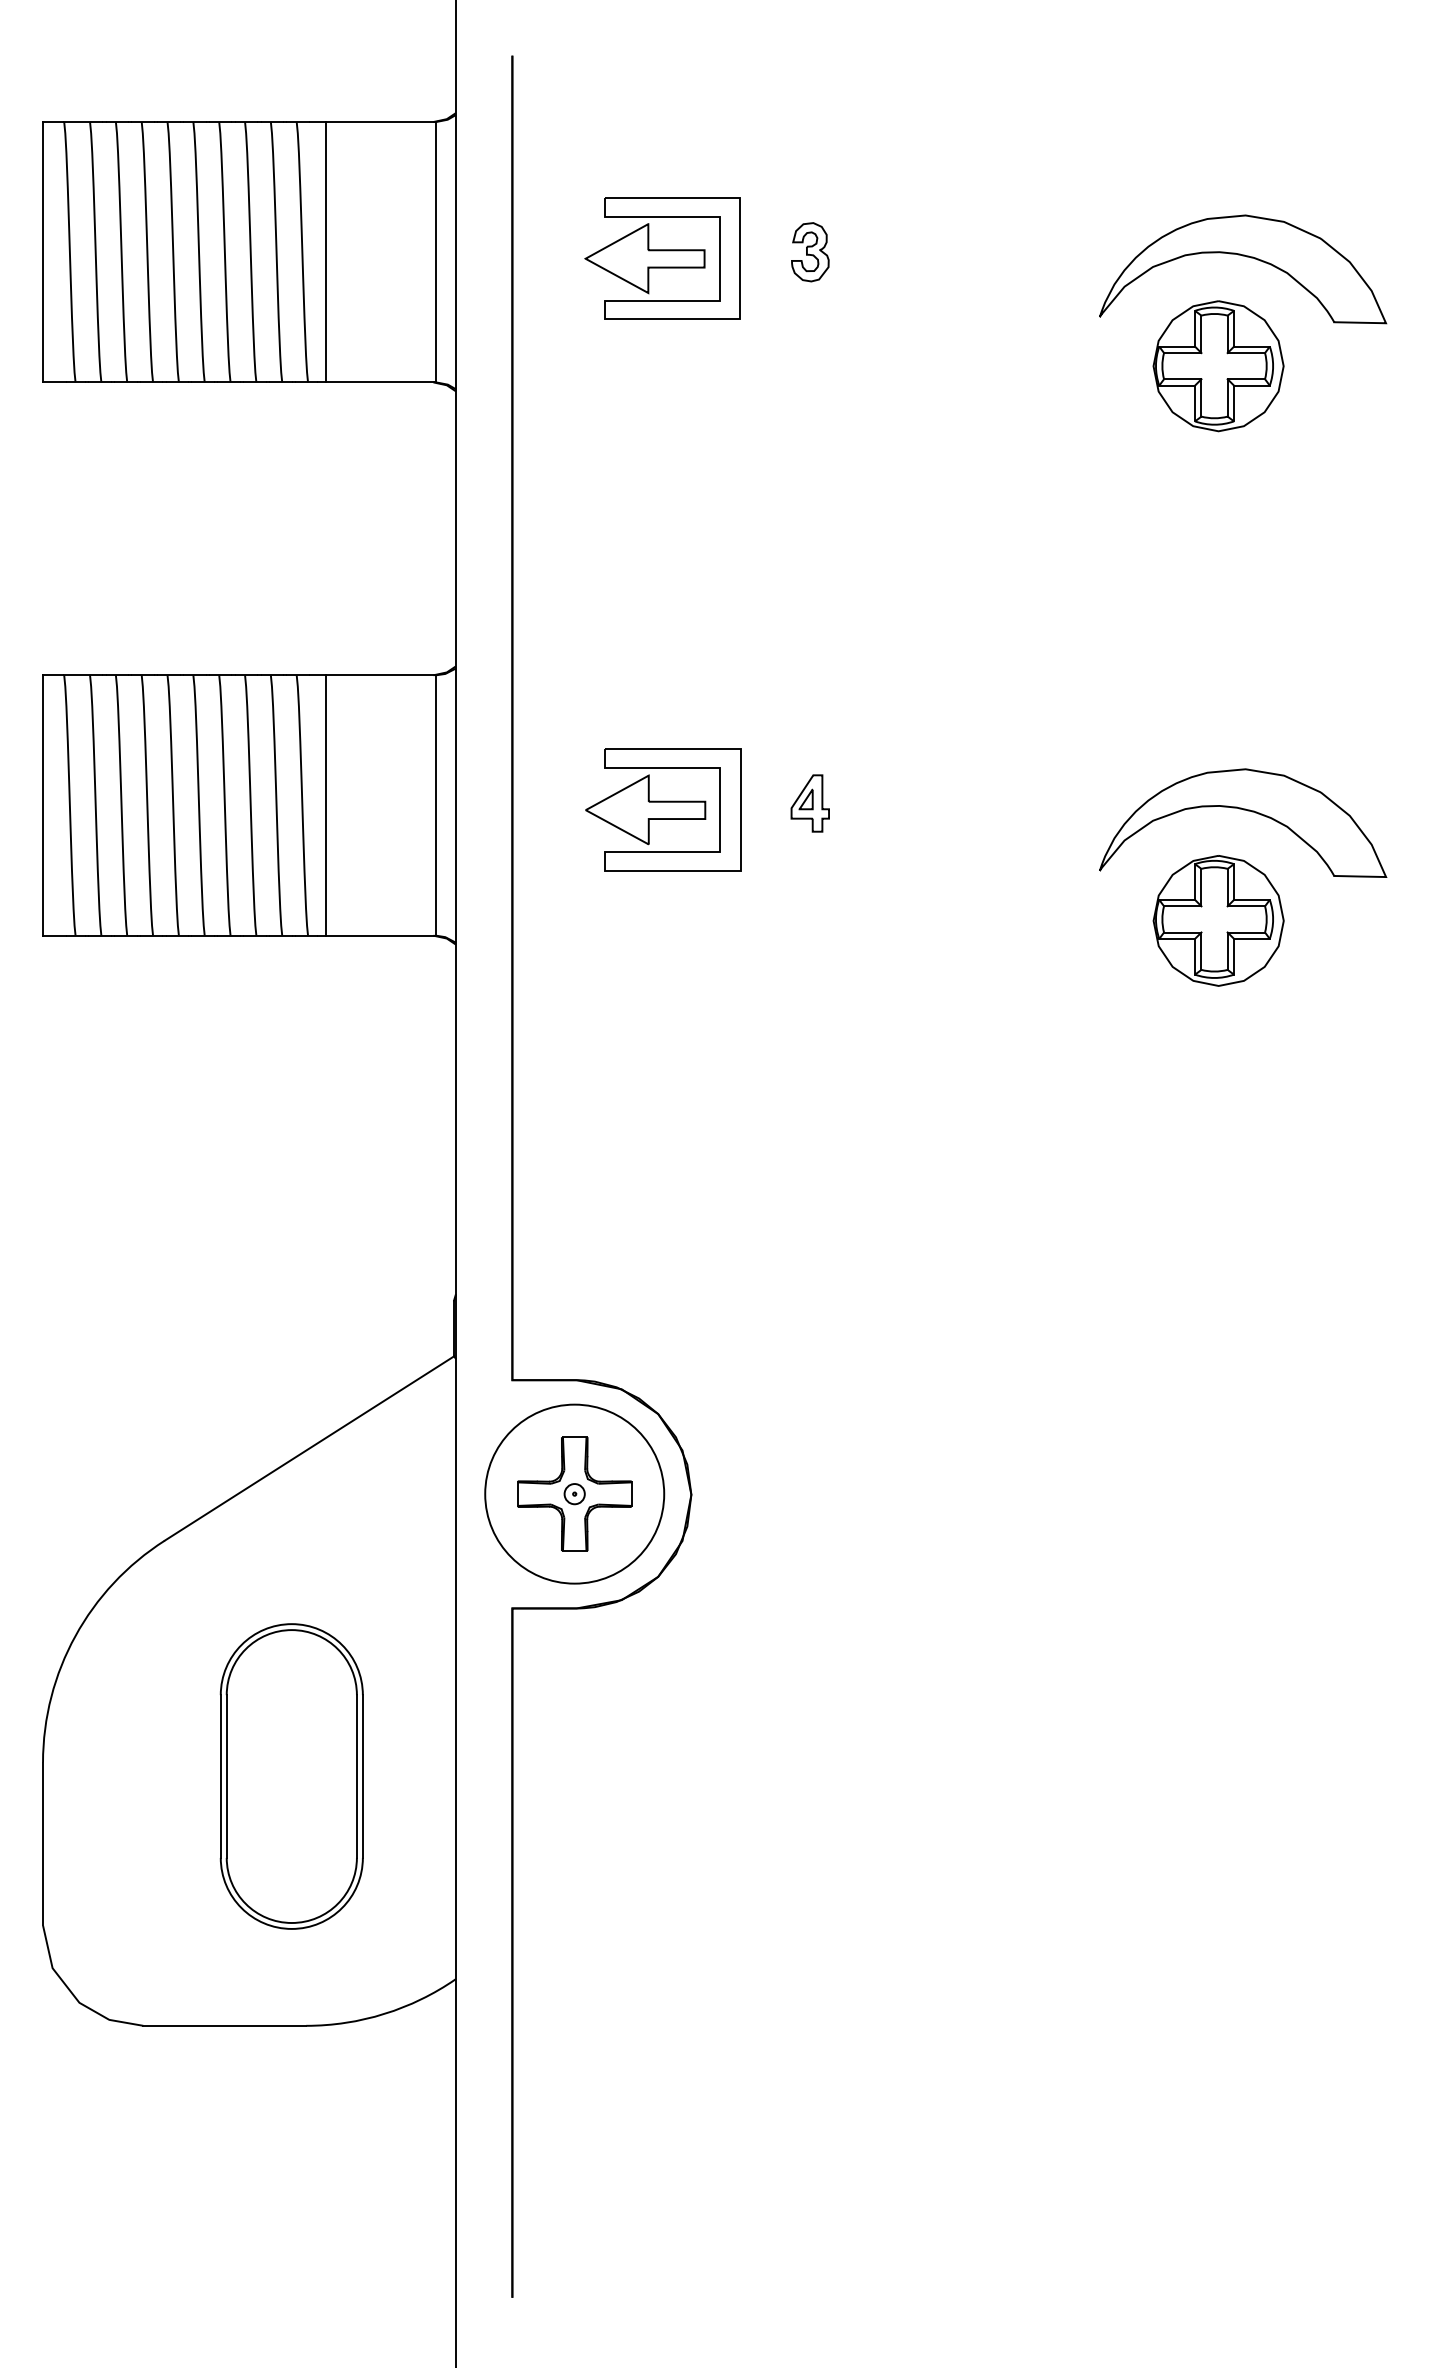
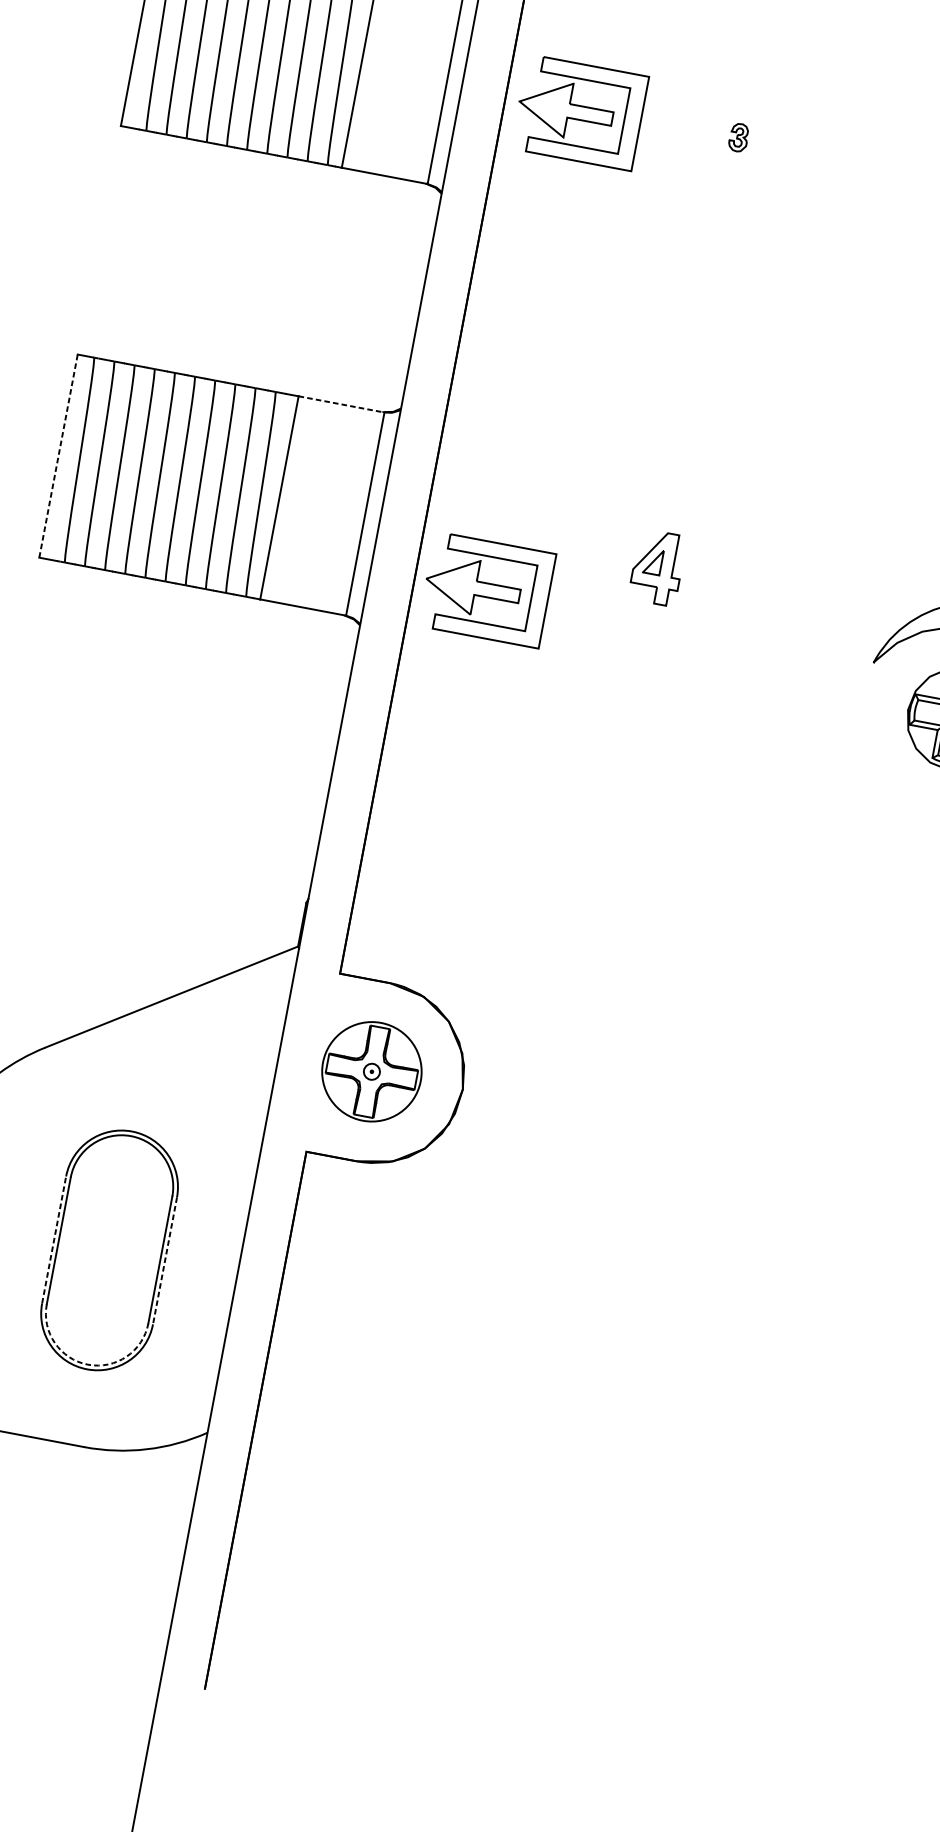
part: (810, 252) -> (738, 137), size x0.6
part: (662, 258) -> (579, 112), moved
line: (380, 675) -> (341, 404), solid -> dashed
part: (809, 803) -> (656, 567), size x1.6
line: (42, 804) -> (58, 455), solid -> dashed
part: (663, 809) -> (487, 589), moved
circle: (574, 1493) -> (371, 1071), size x0.7
line: (220, 1776) -> (53, 1239), solid -> dashed
line: (362, 1777) -> (164, 1261), solid -> dashed
arc: (291, 1923) -> (87, 1365), solid -> dashed

